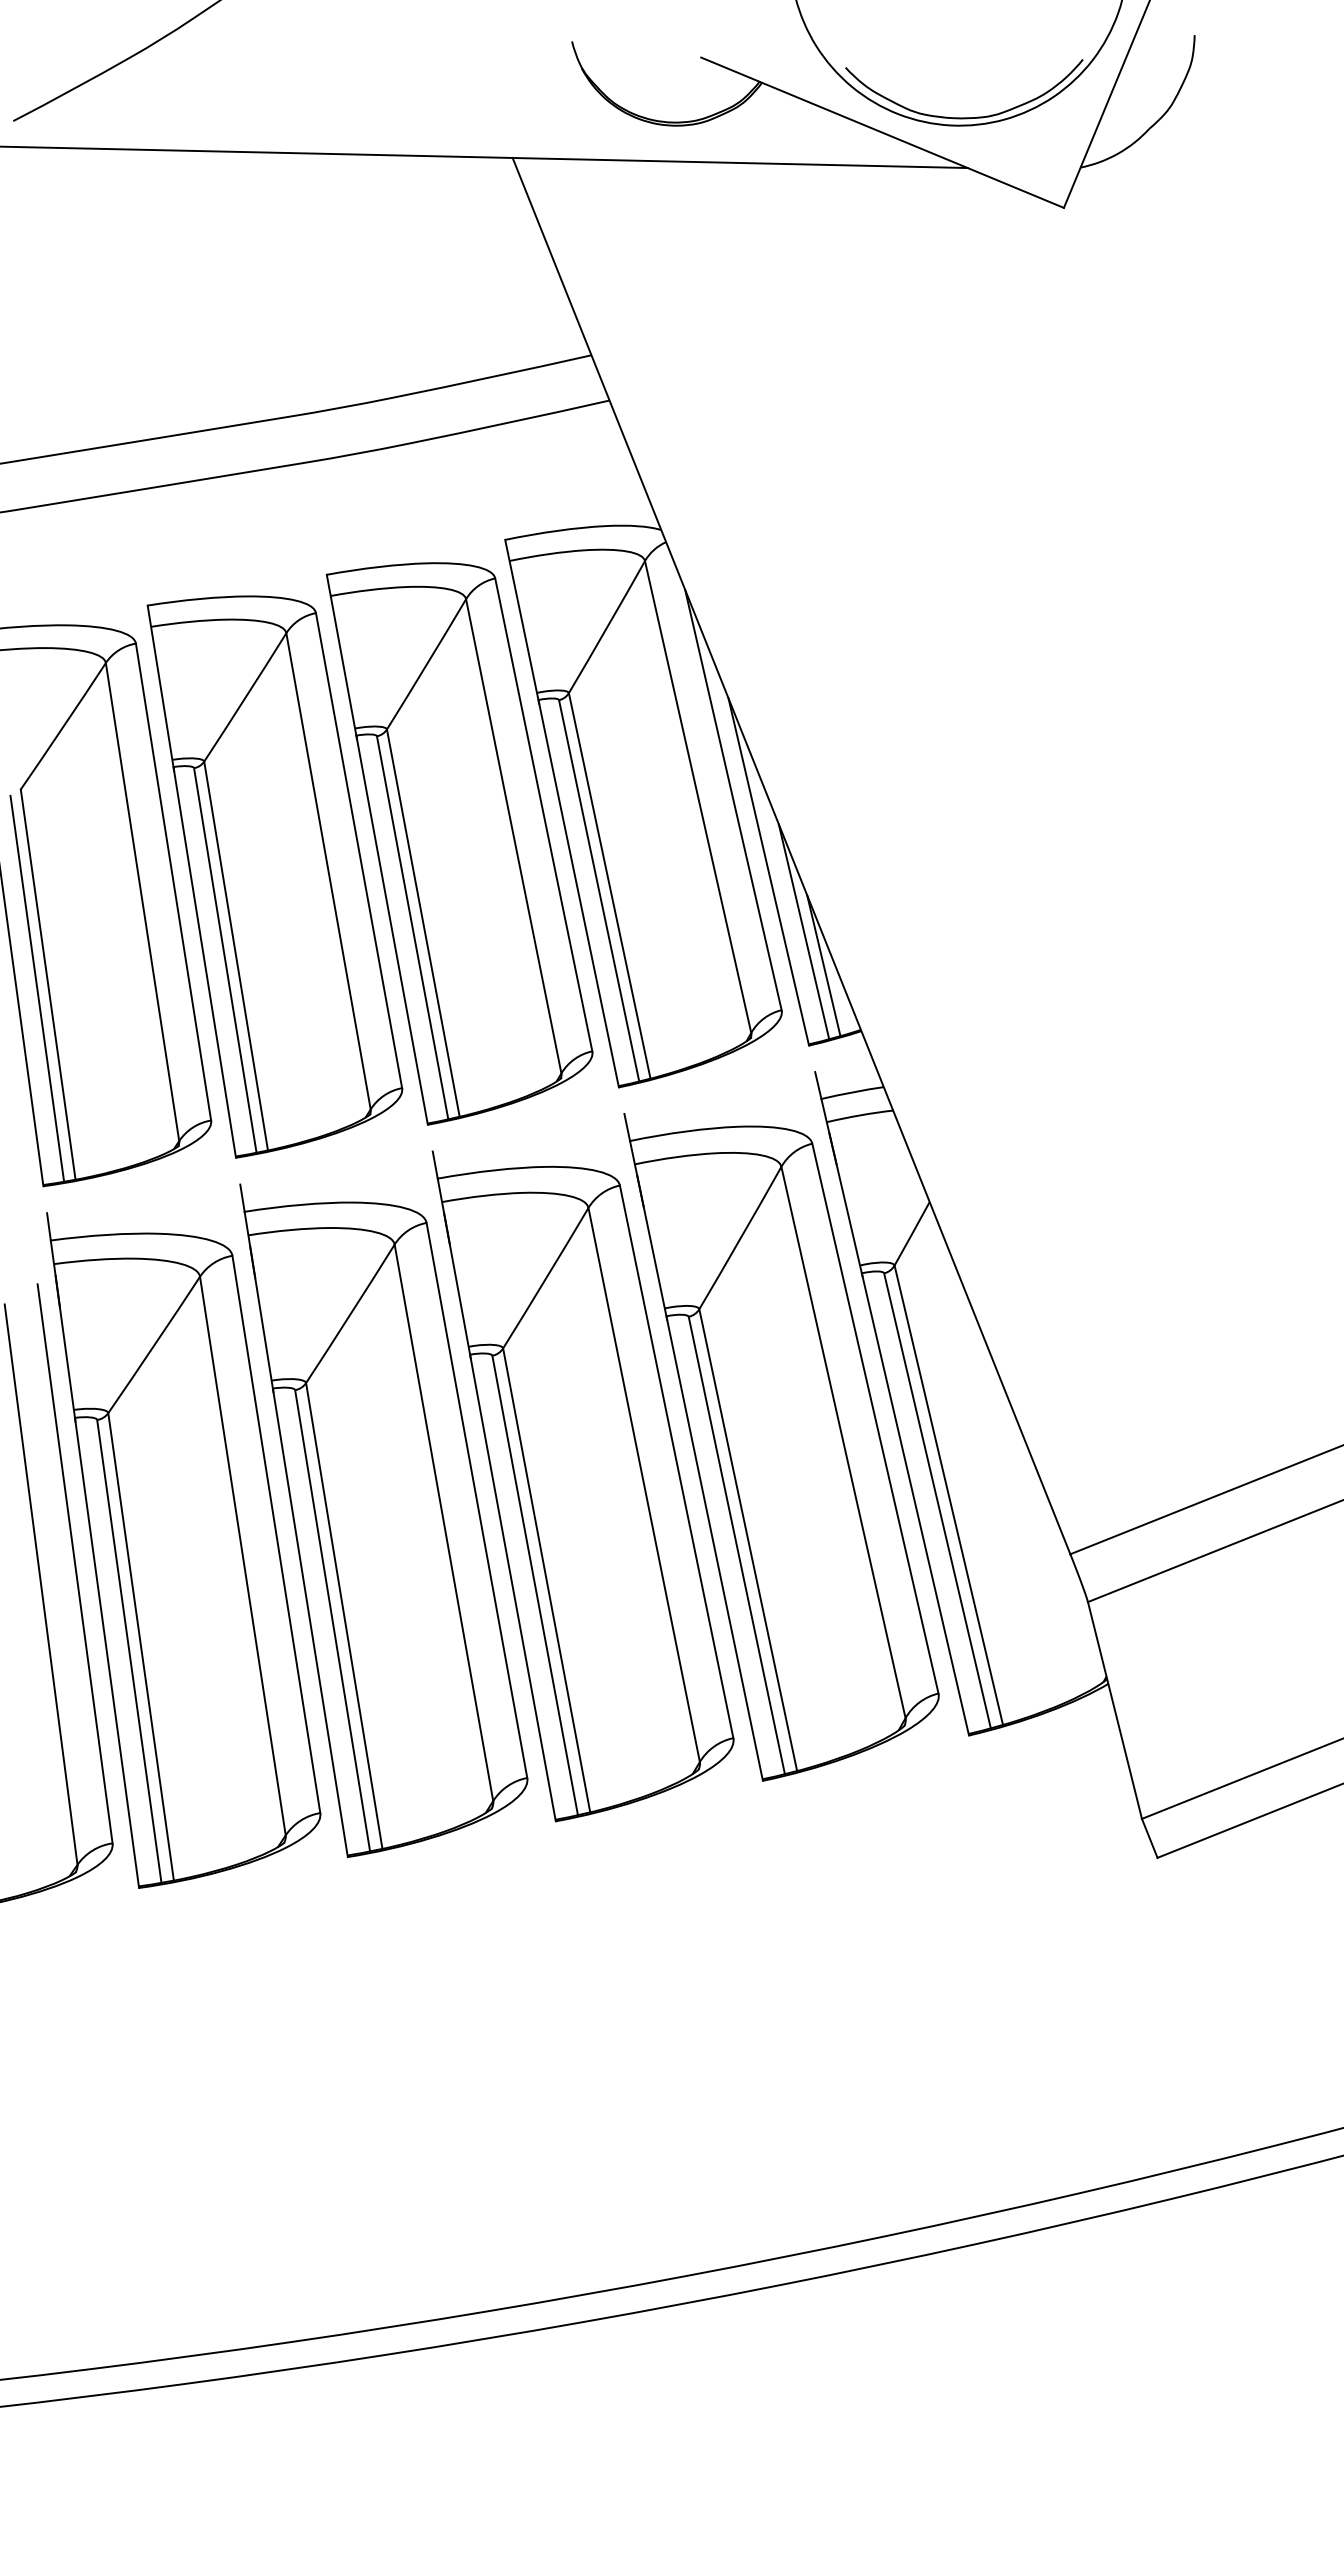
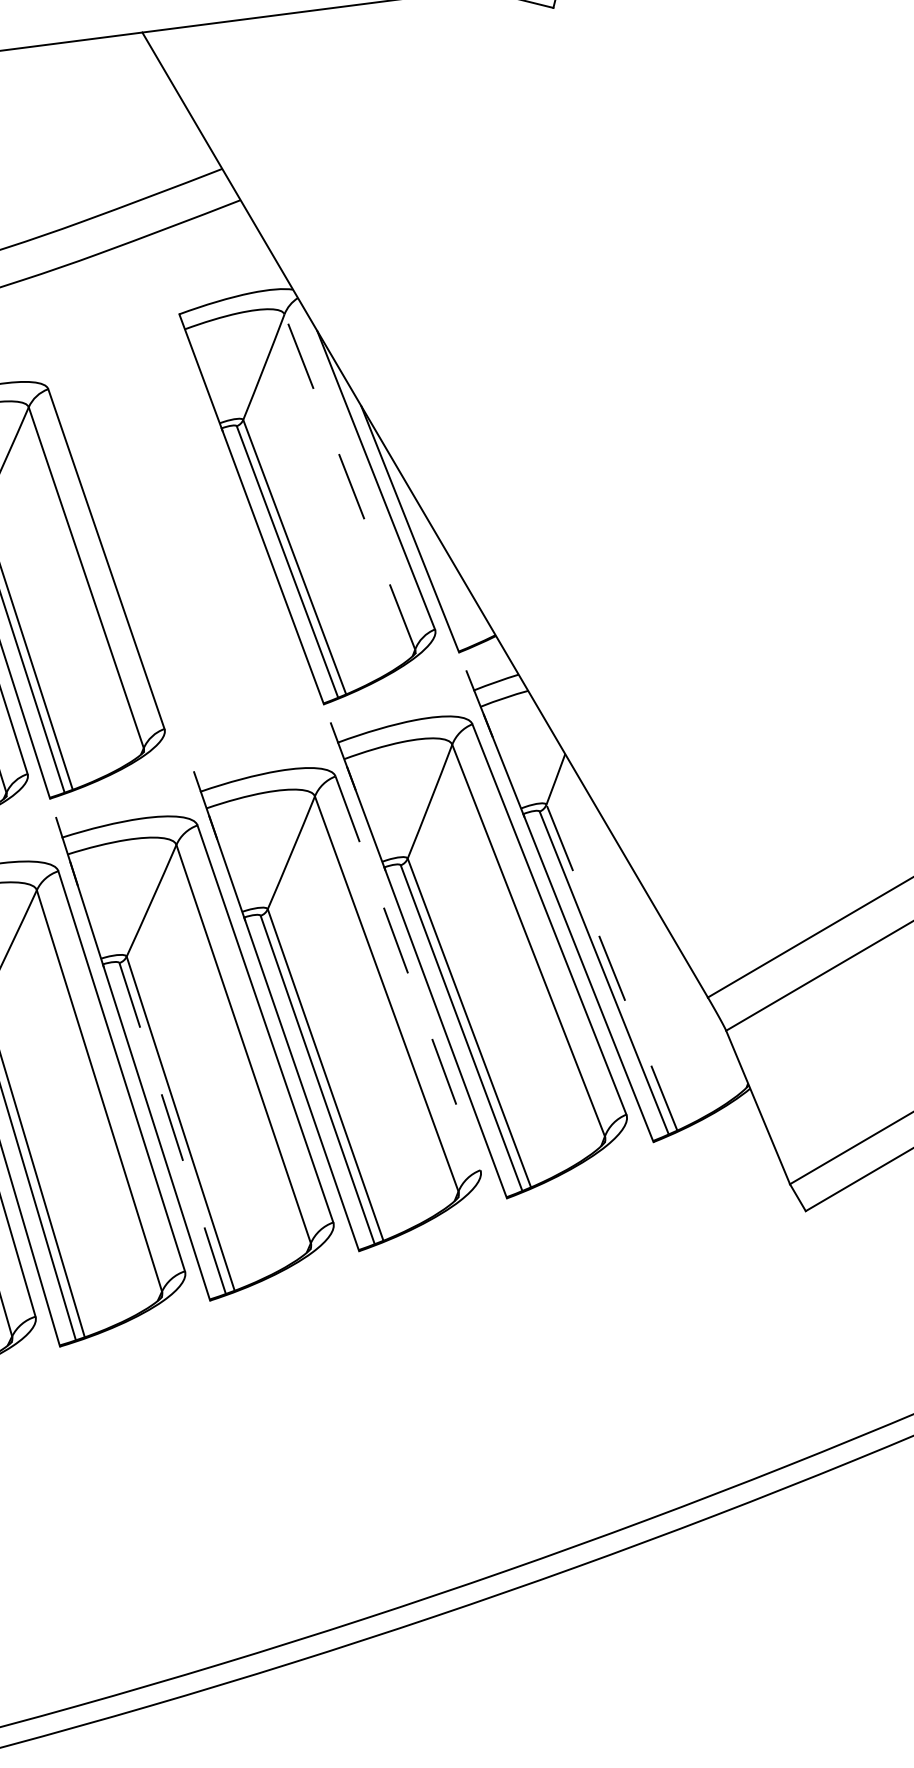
line: (698, 797) -> (350, 482), solid -> dashed
part: (459, 843) -> (179, 542), removed
line: (803, 931) -> (442, 569), removed
line: (823, 965) -> (460, 591), removed
line: (676, 1462) -> (407, 973), solid -> dashed
line: (948, 1494) -> (611, 967), solid -> dashed
line: (332, 1620) -> (172, 1128), solid -> dashed

